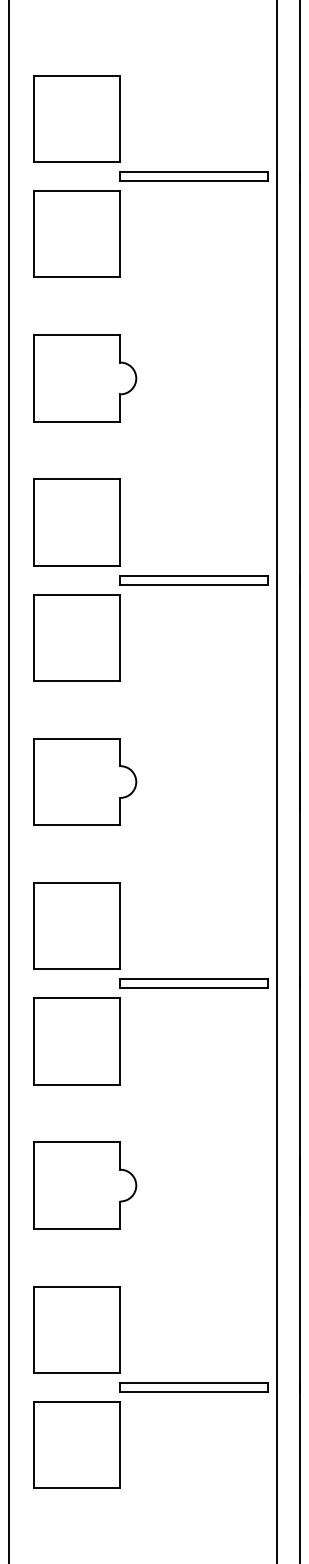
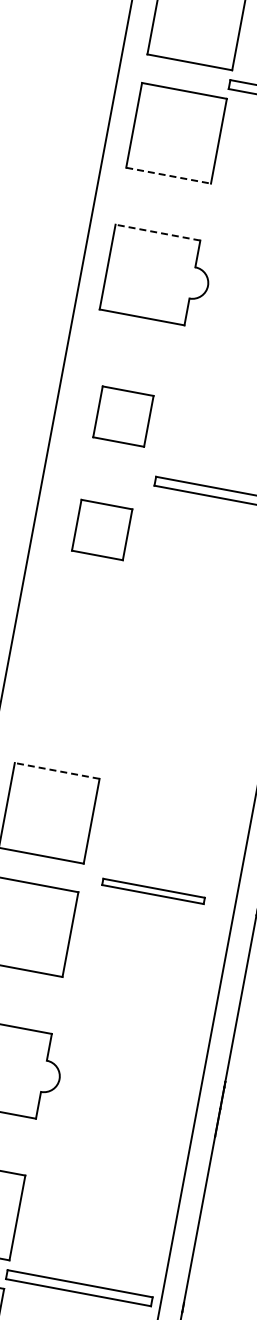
line: (77, 277) -> (168, 175), solid -> dashed
line: (76, 335) -> (157, 232), solid -> dashed
part: (76, 522) -> (122, 416), size x0.6
part: (76, 637) -> (101, 529), size x0.6
part: (85, 781) -> (83, 672), removed
line: (76, 883) -> (56, 771), solid -> dashed
part: (193, 983) -> (152, 891), size x0.7

